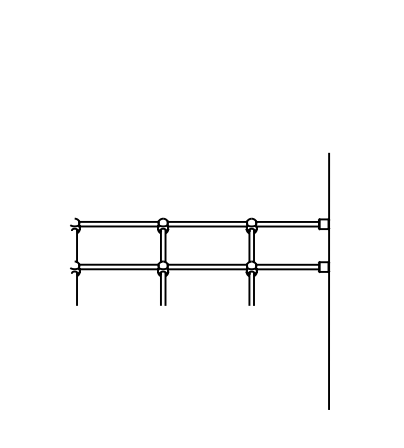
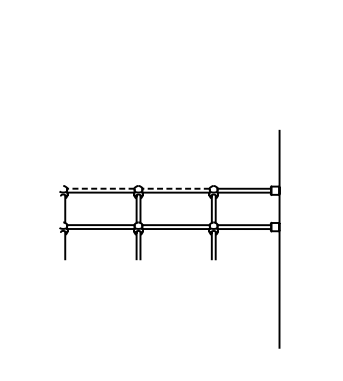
line: (118, 221) -> (100, 188), solid -> dashed
line: (207, 221) -> (176, 188), solid -> dashed

